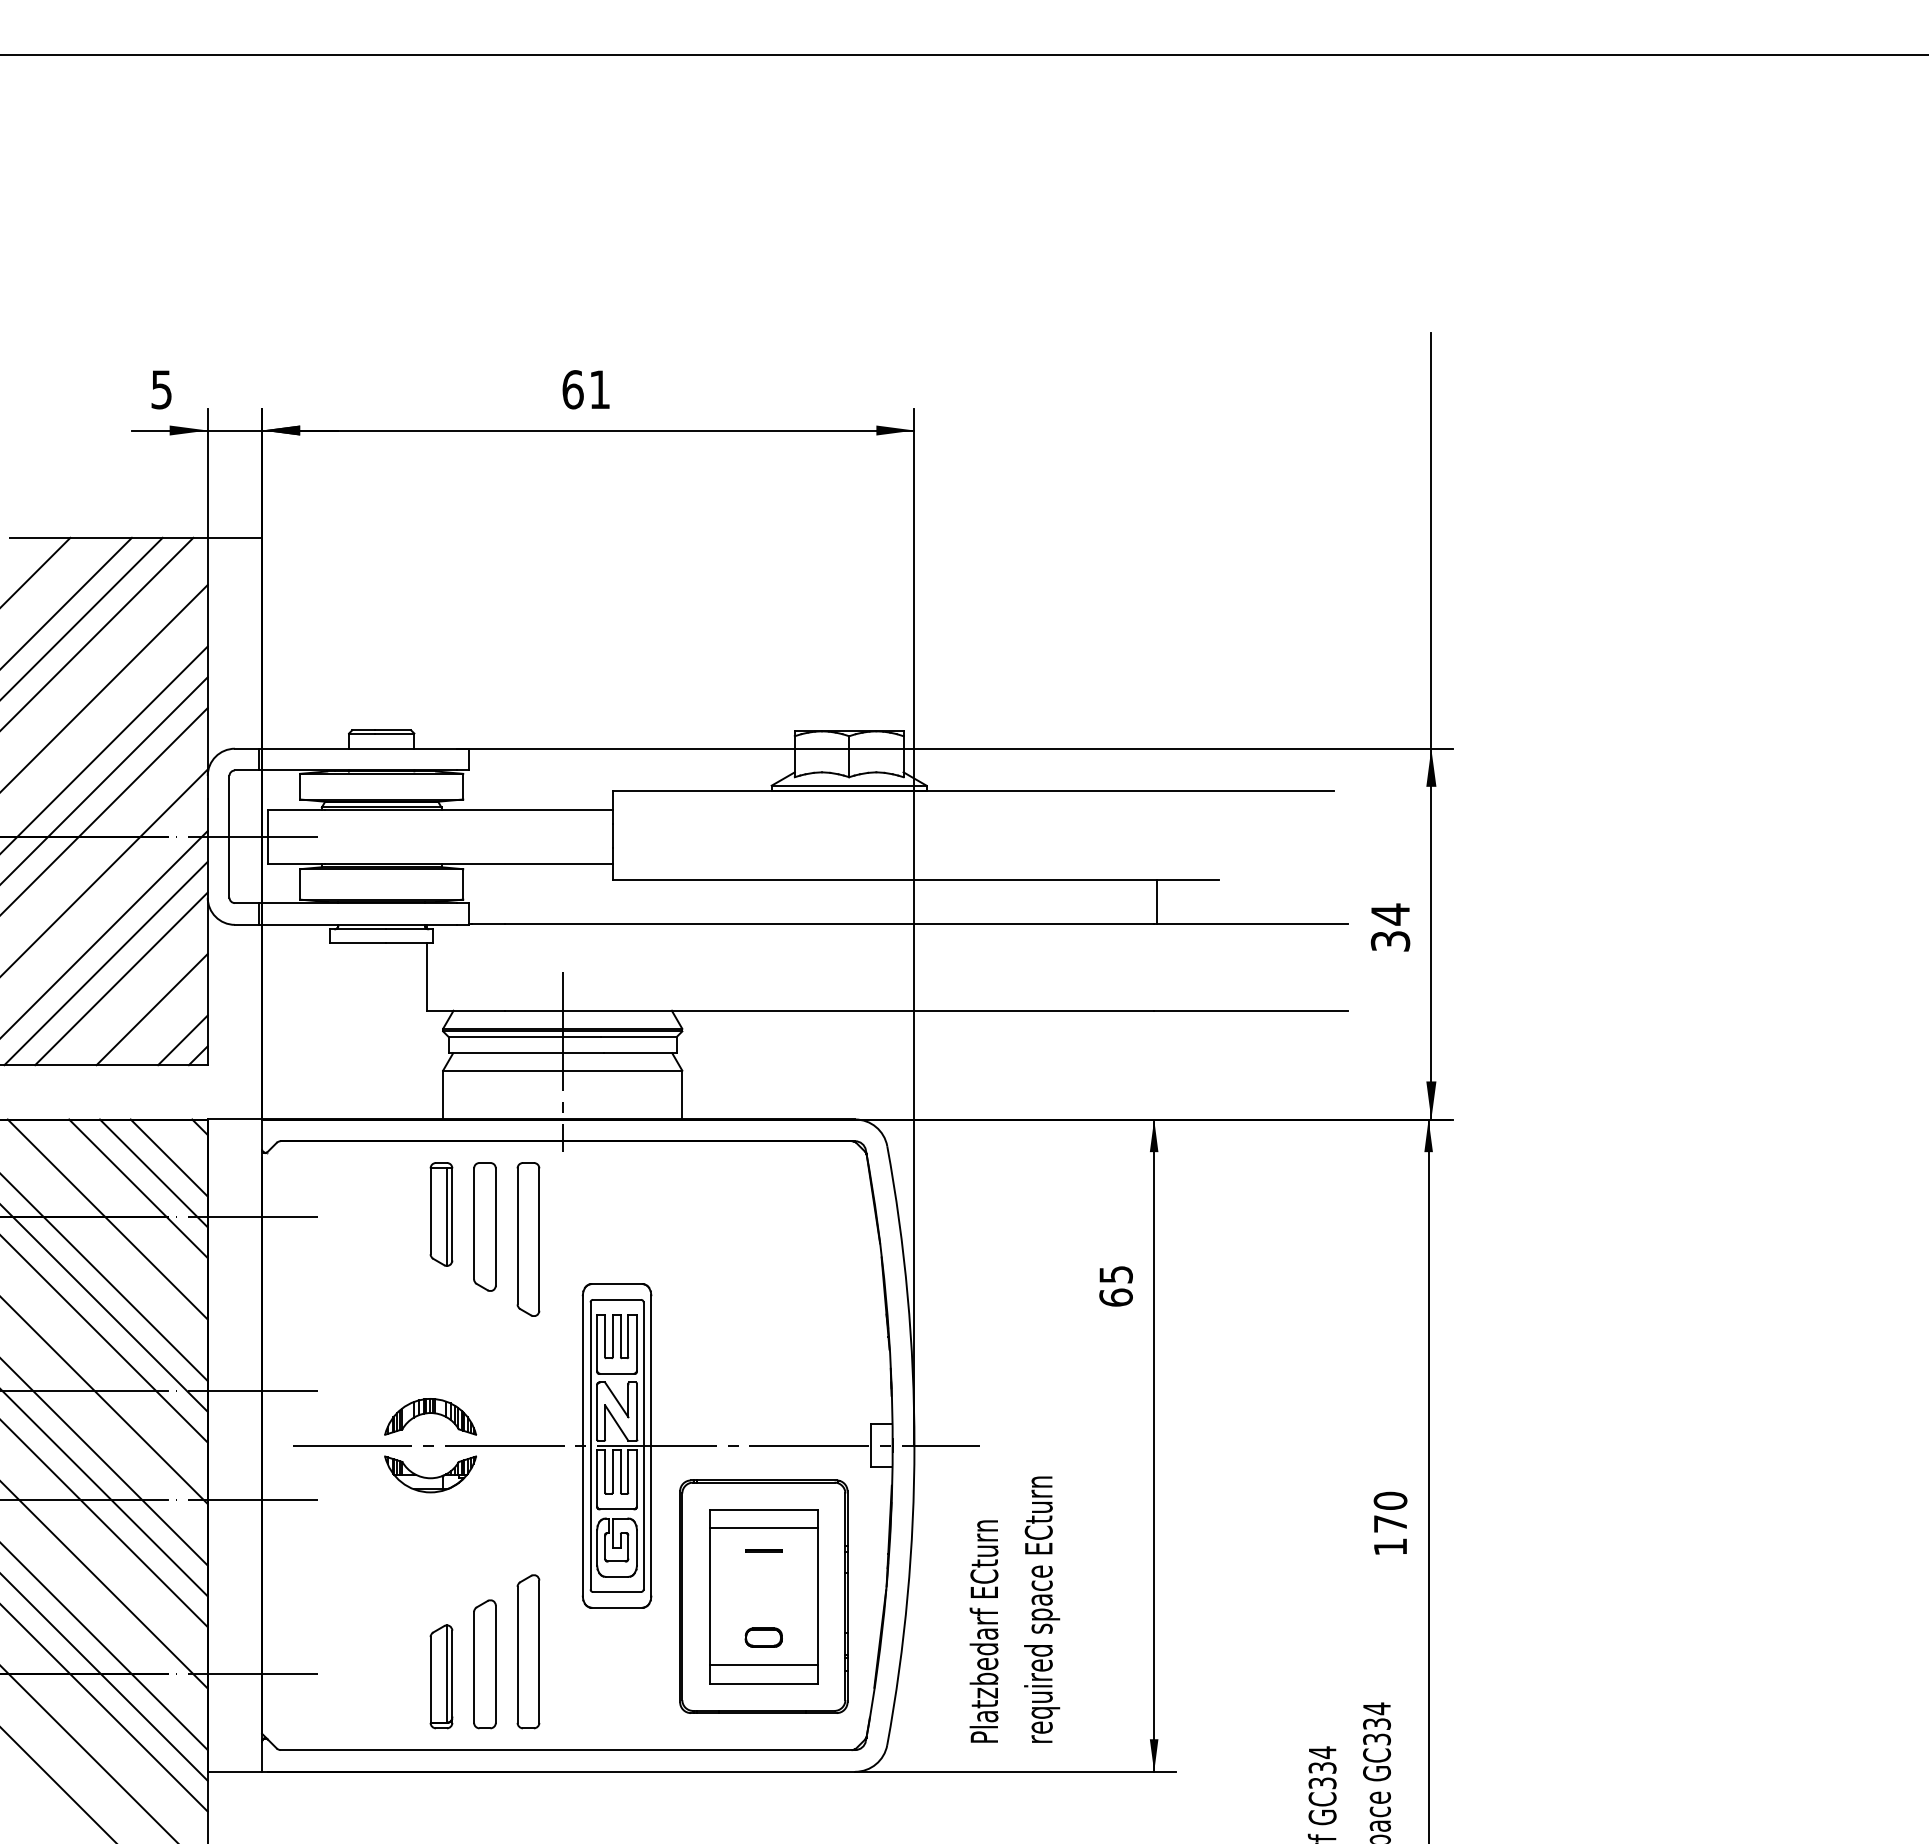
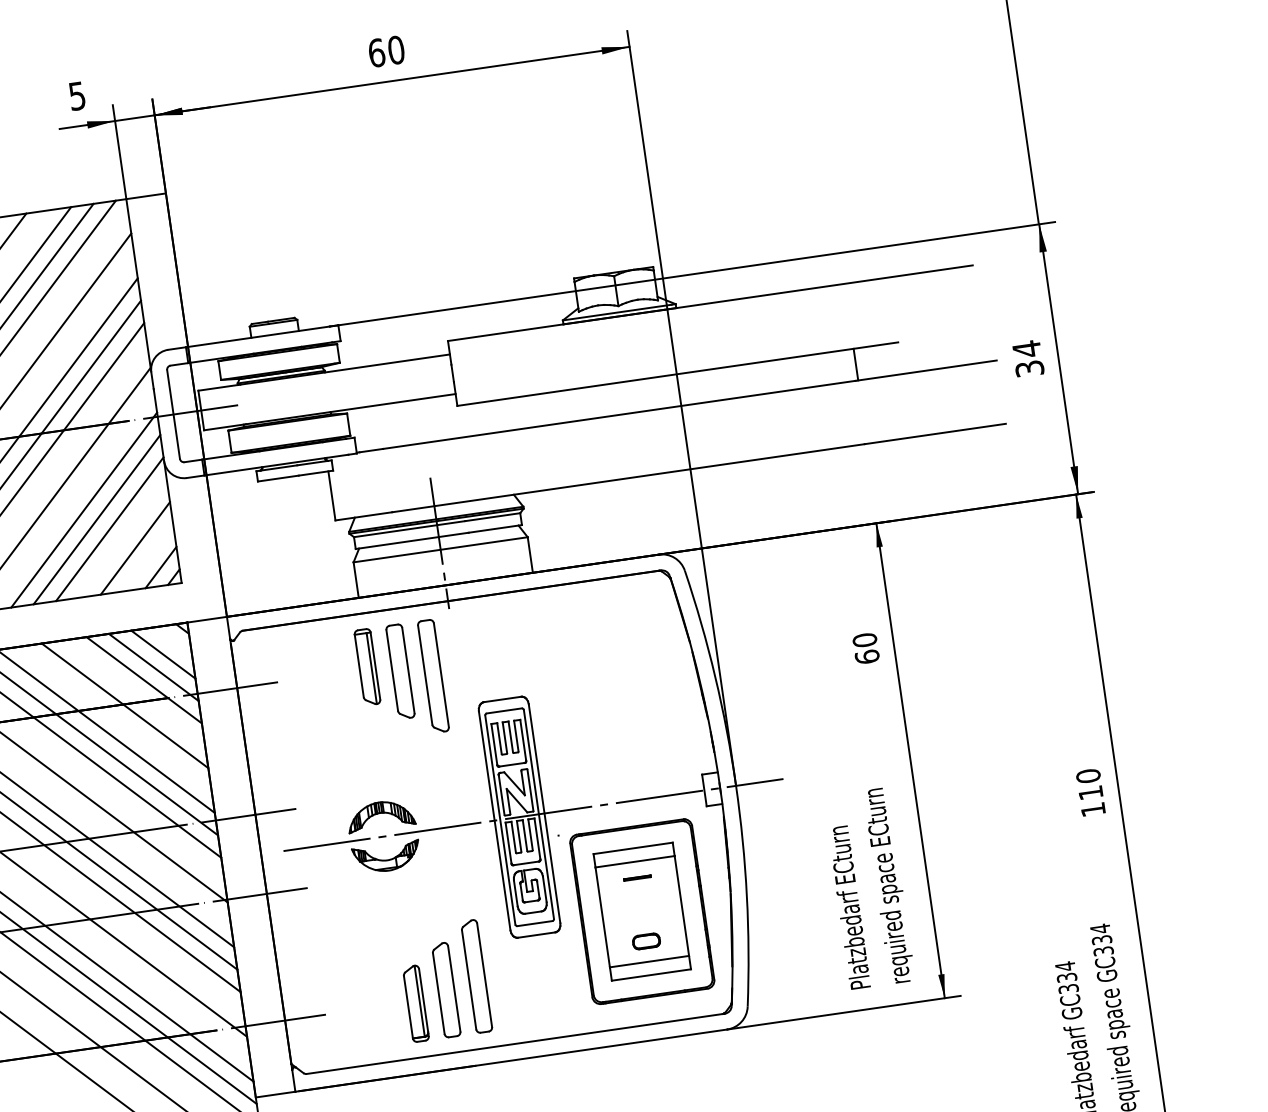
text: (599, 389) -> (396, 50), 61 -> 60
text: (1115, 1274) -> (864, 640), 65 -> 60
text: (1390, 1523) -> (1090, 792), 170 -> 110
text: (1014, 1609) -> (869, 888), moved

